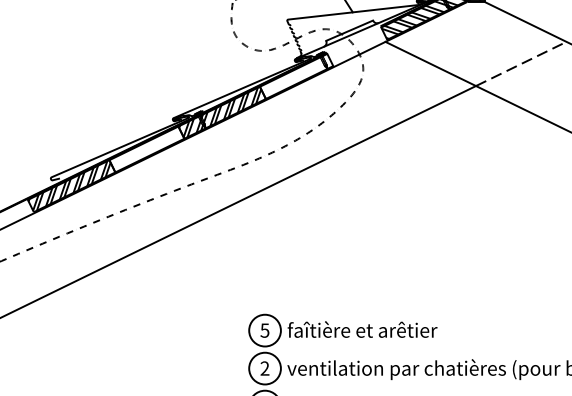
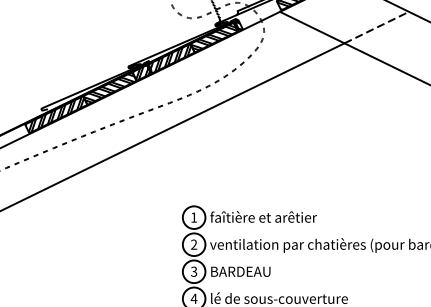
hatch: (295, 76) -> (215, 36), added
hatch: (144, 148) -> (108, 87), added
text: (265, 330) -> (194, 217), 5 -> 1

